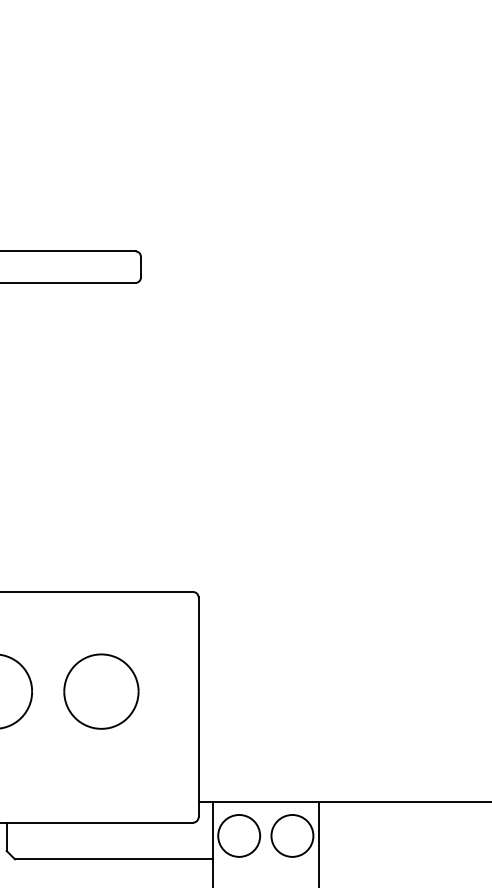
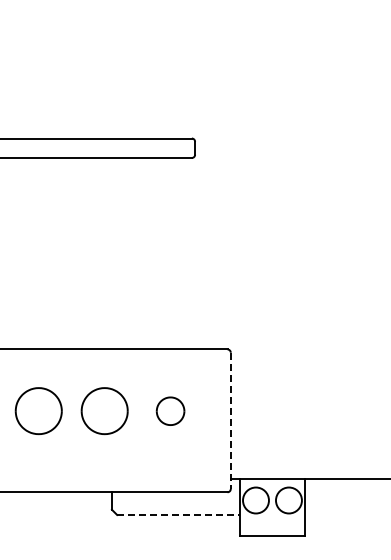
part: (101, 692) -> (170, 411), size x0.6
line: (198, 708) -> (230, 421), solid -> dashed
line: (114, 858) -> (178, 514), solid -> dashed

